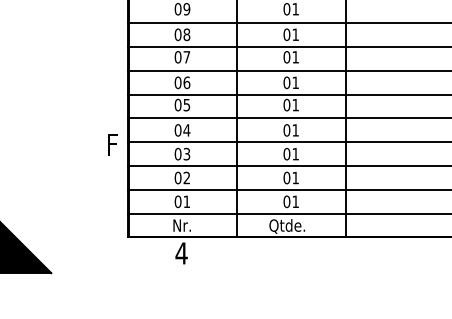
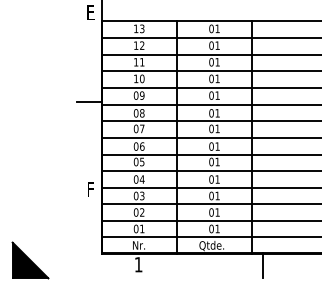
line: (109, 17) -> (88, 101), added
text: (181, 253) -> (138, 264), 4 -> 1
line: (360, 254) -> (262, 265), added

